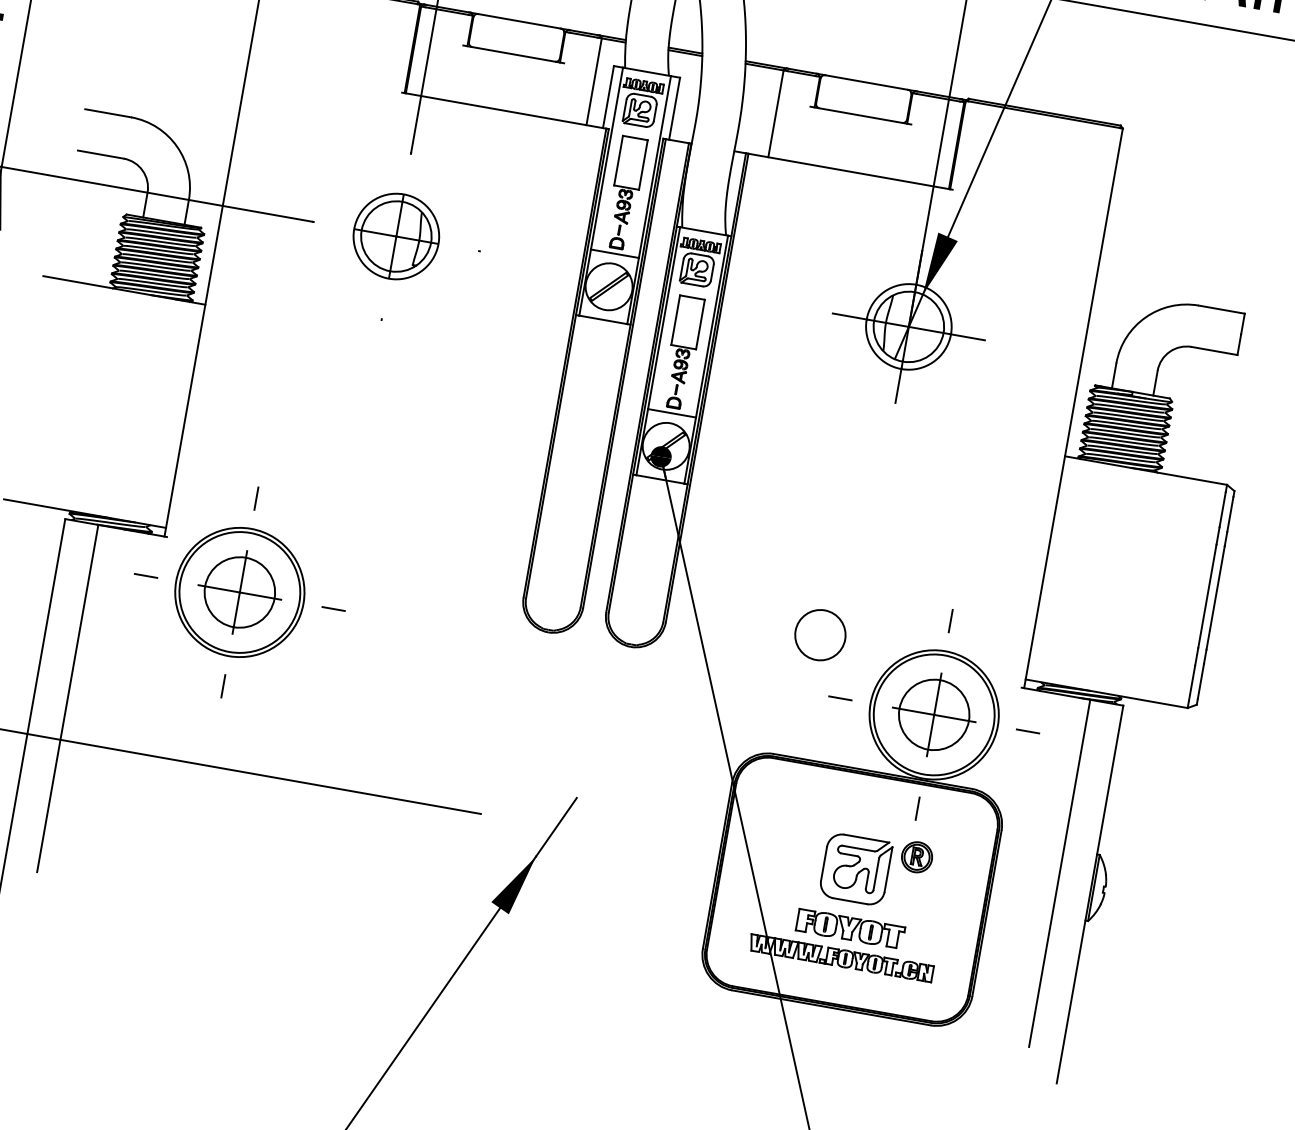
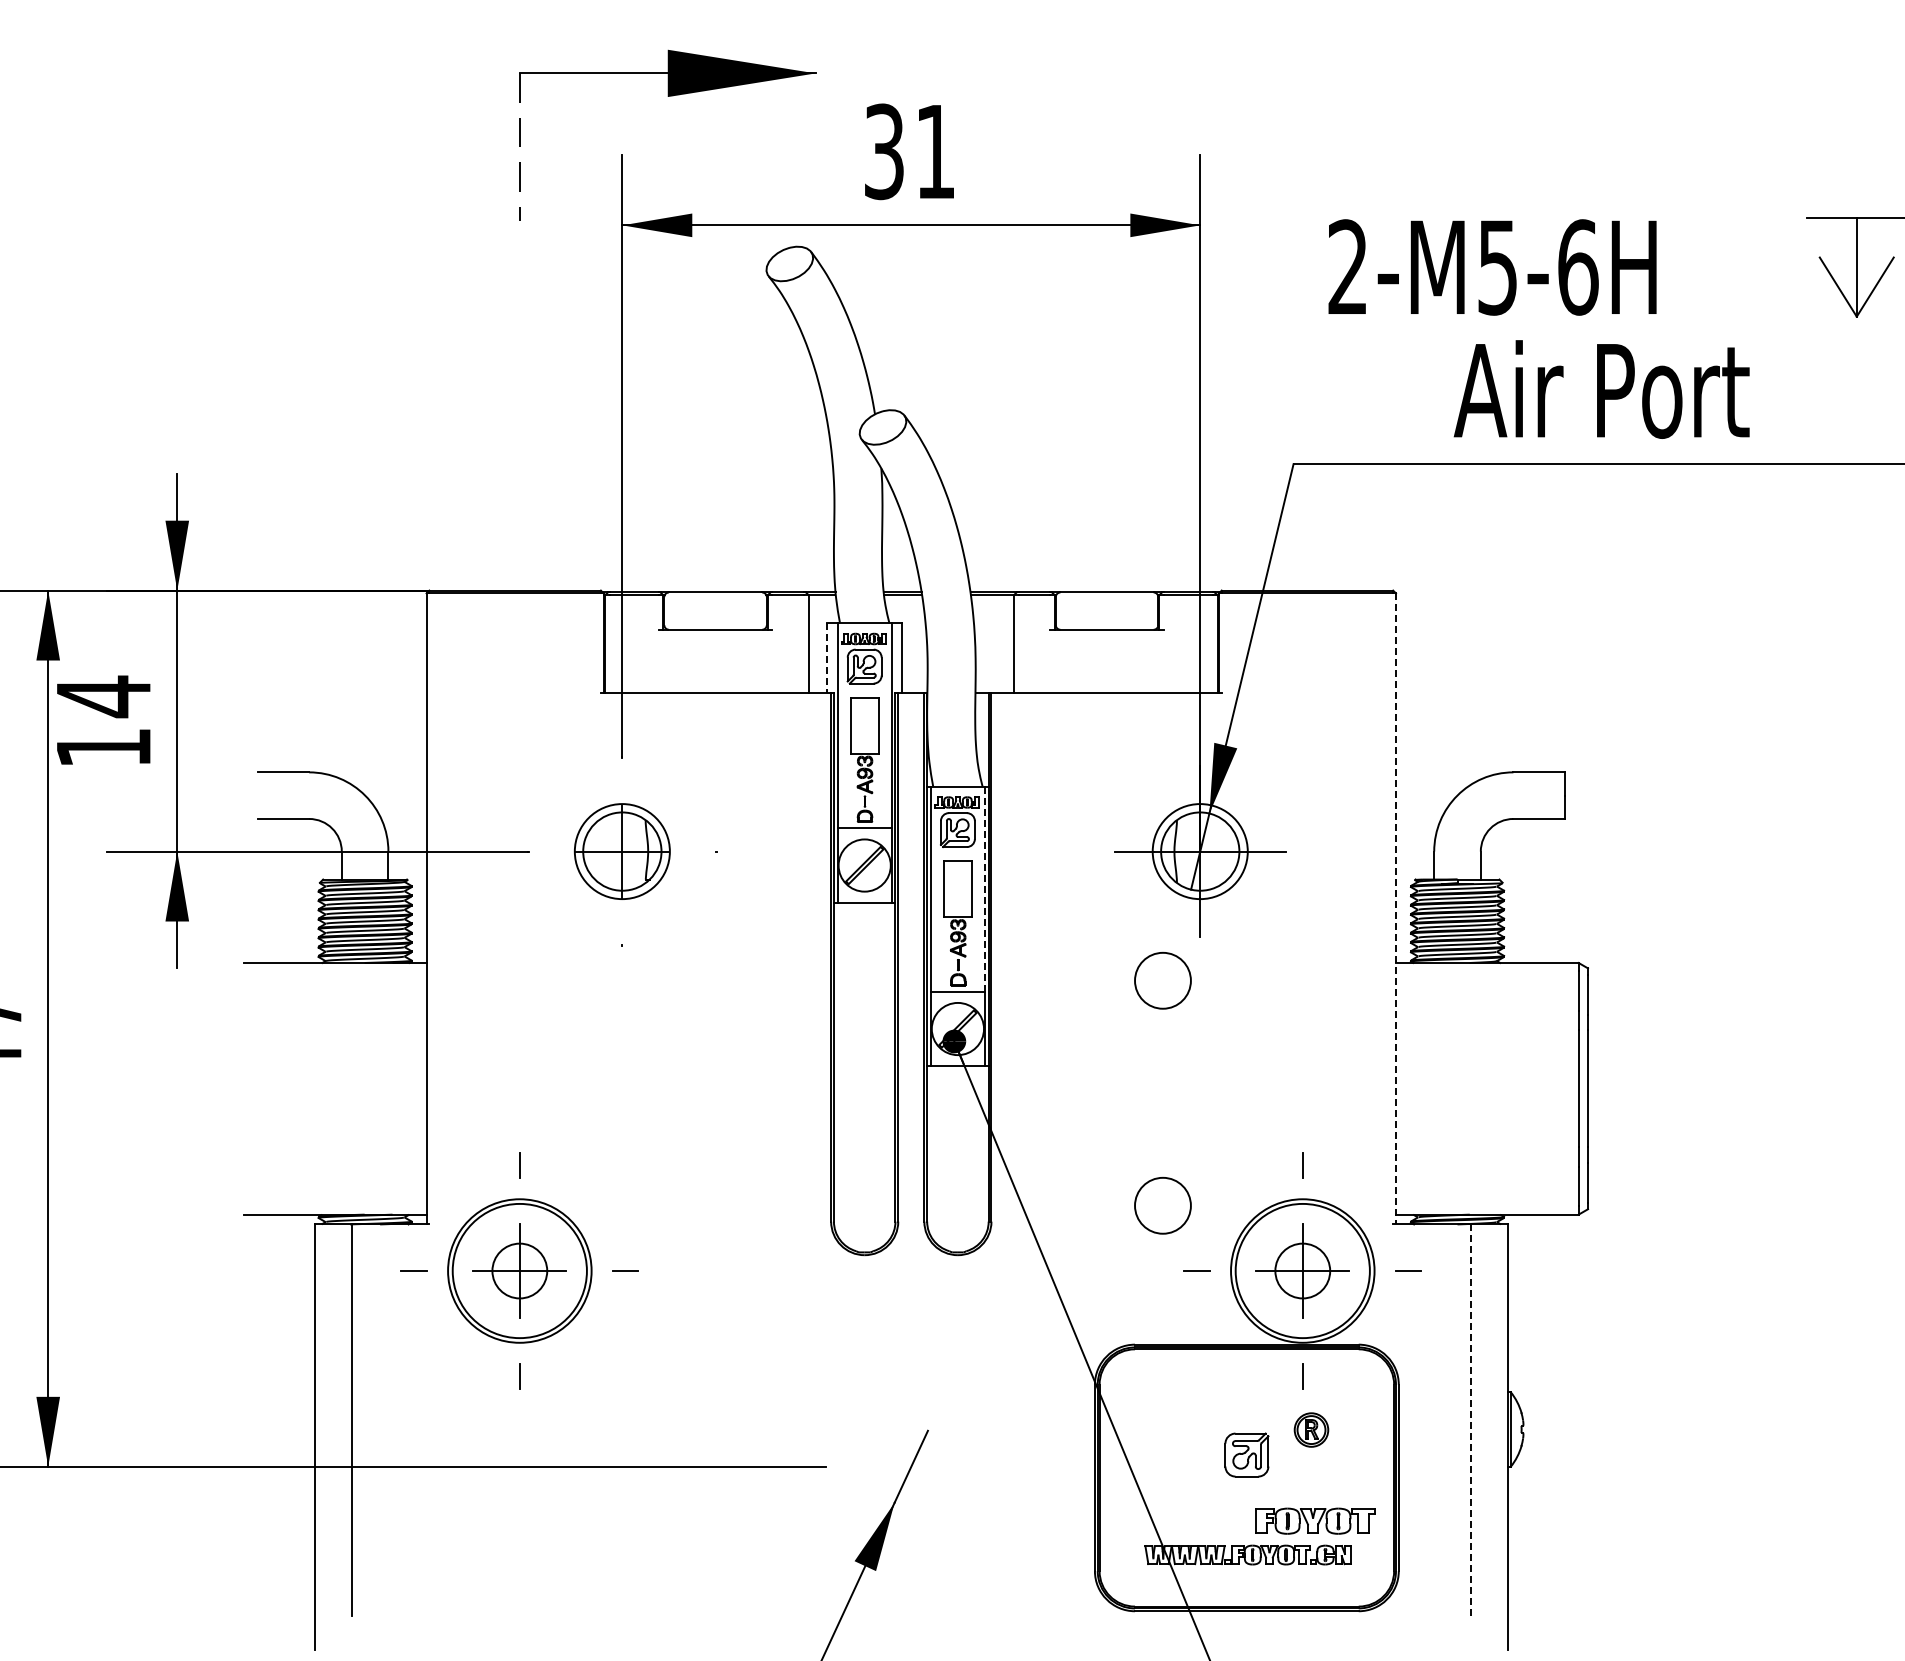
line: (608, 97) -> (827, 658), solid -> dashed
line: (711, 326) -> (984, 889), solid -> dashed
line: (1074, 408) -> (1396, 908), solid -> dashed
circle: (855, 435) -> (1162, 980), added
circle: (239, 591) -> (519, 1270), size x0.7
circle: (934, 714) -> (1302, 1270), size x0.7
part: (855, 868) -> (1246, 1454), size x0.6
line: (1059, 873) -> (1470, 1420), solid -> dashed
part: (850, 928) -> (1315, 1520), moved

